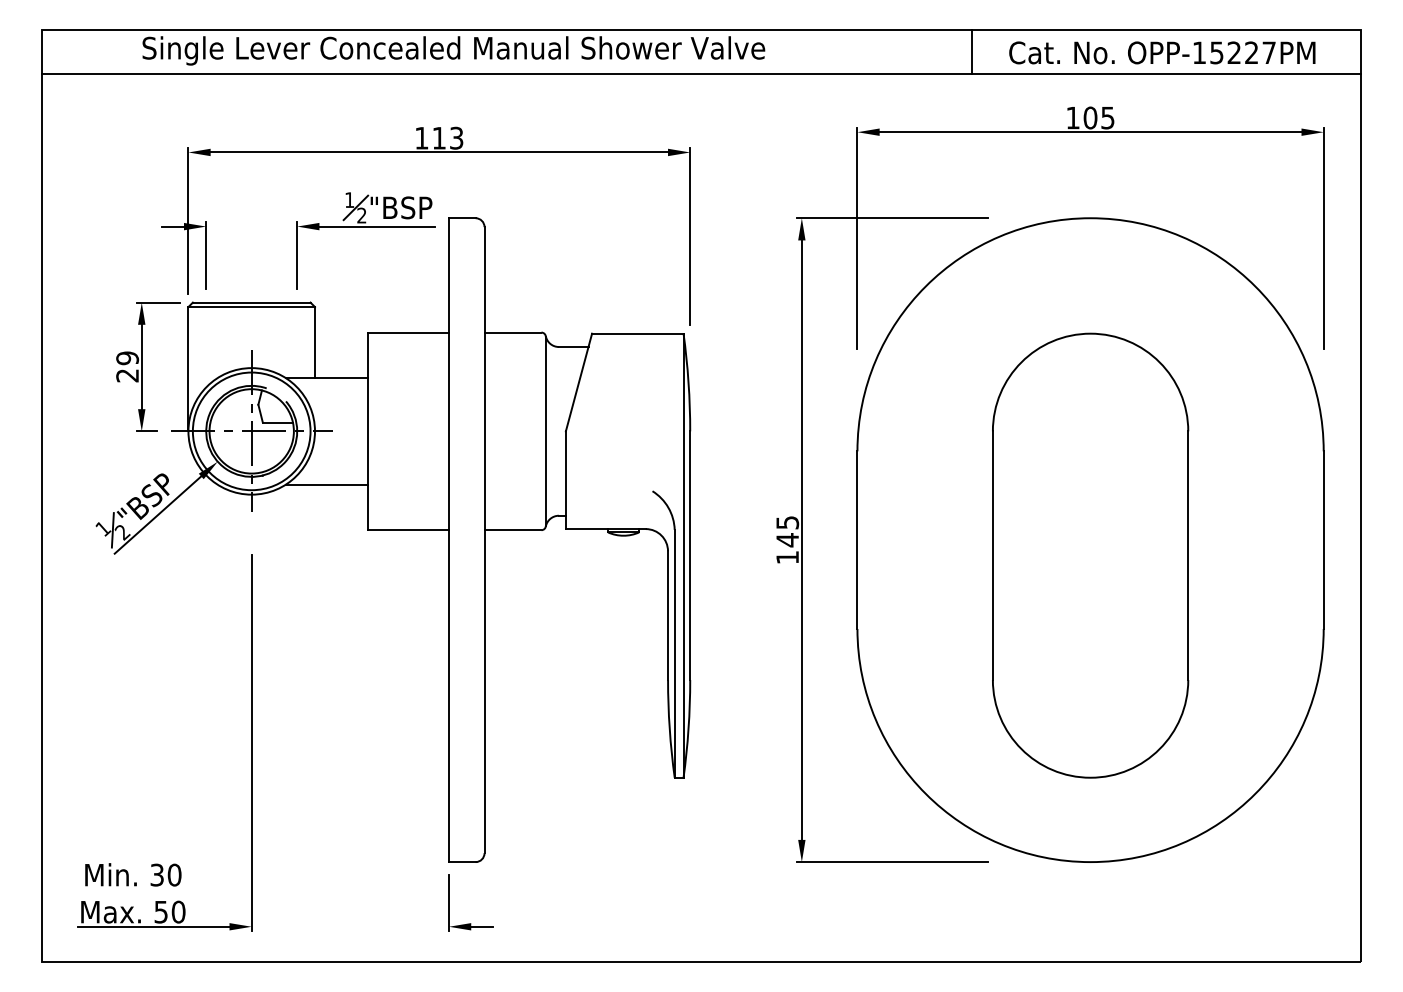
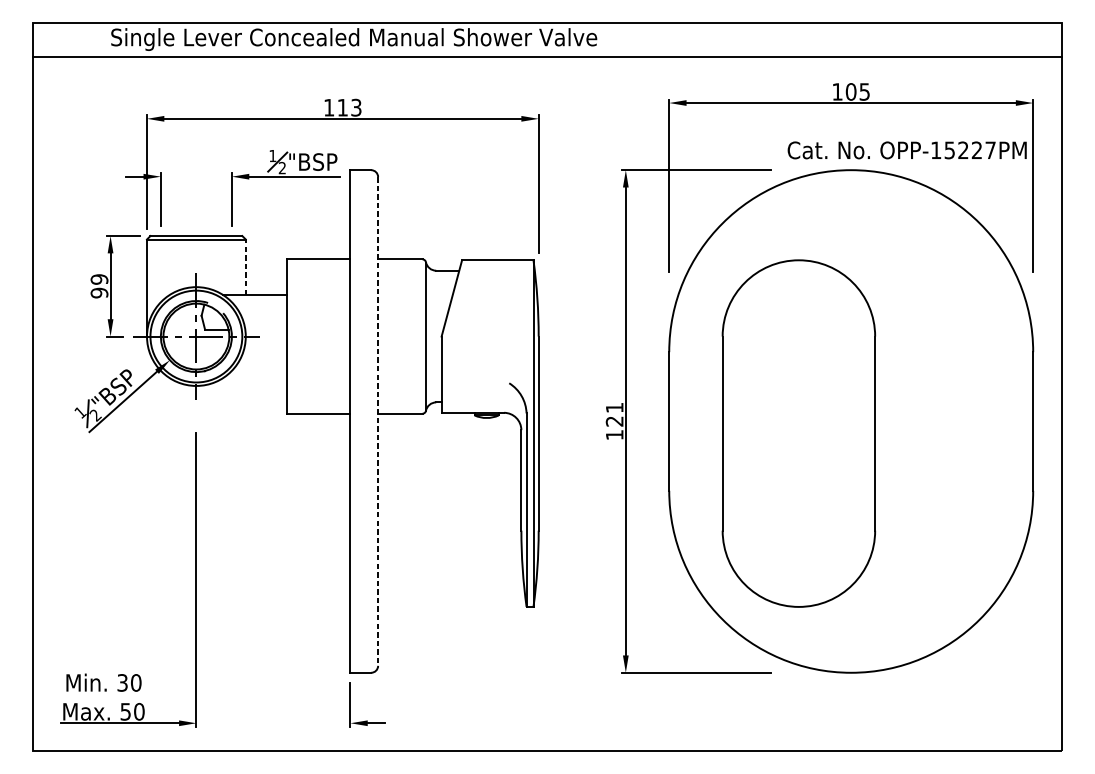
line: (971, 51) -> (758, 40), removed
text: (1162, 52) -> (907, 150), moved
line: (315, 342) -> (246, 267), solid -> dashed
text: (127, 375) -> (99, 292), 29 -> 99
line: (326, 484) -> (254, 378), removed
text: (787, 531) -> (614, 414), 145 -> 121
line: (484, 540) -> (378, 421), solid -> dashed
part: (1090, 555) -> (798, 433), moved

